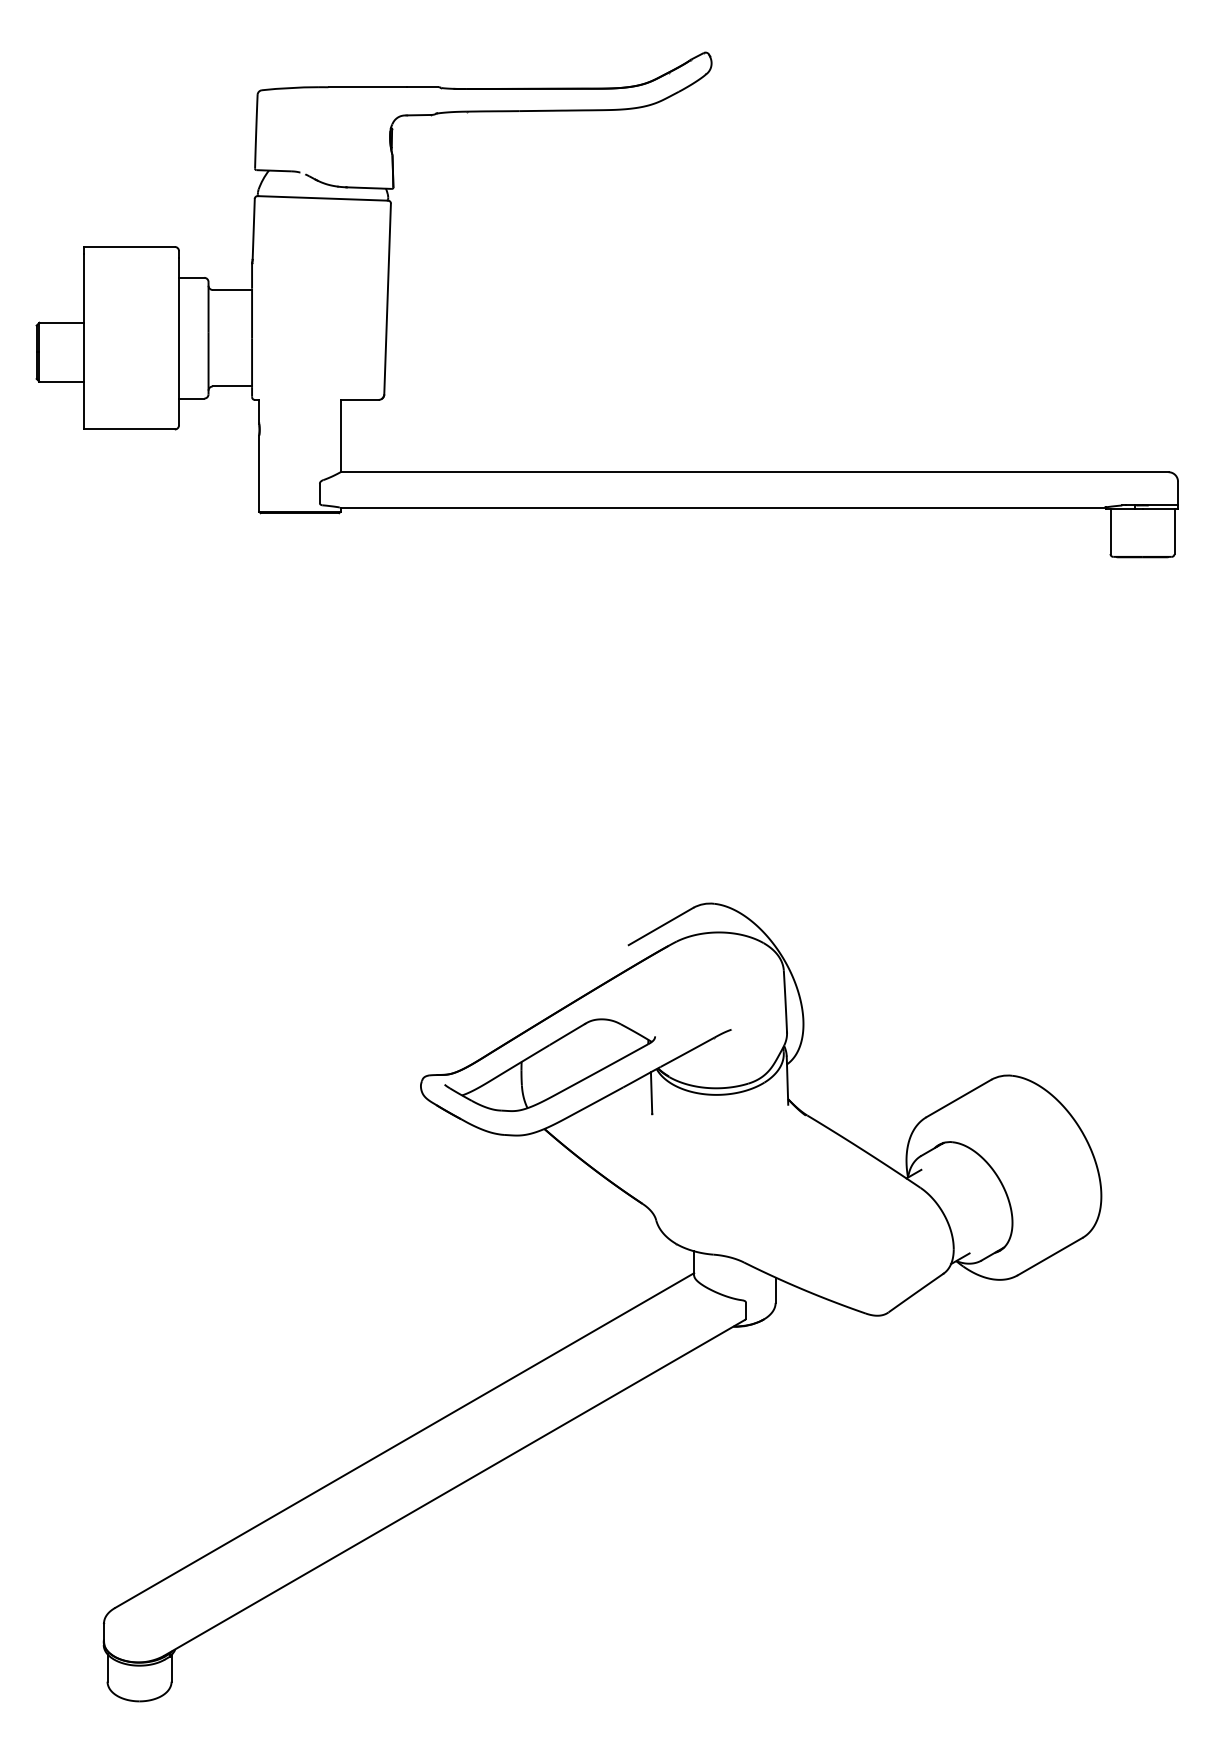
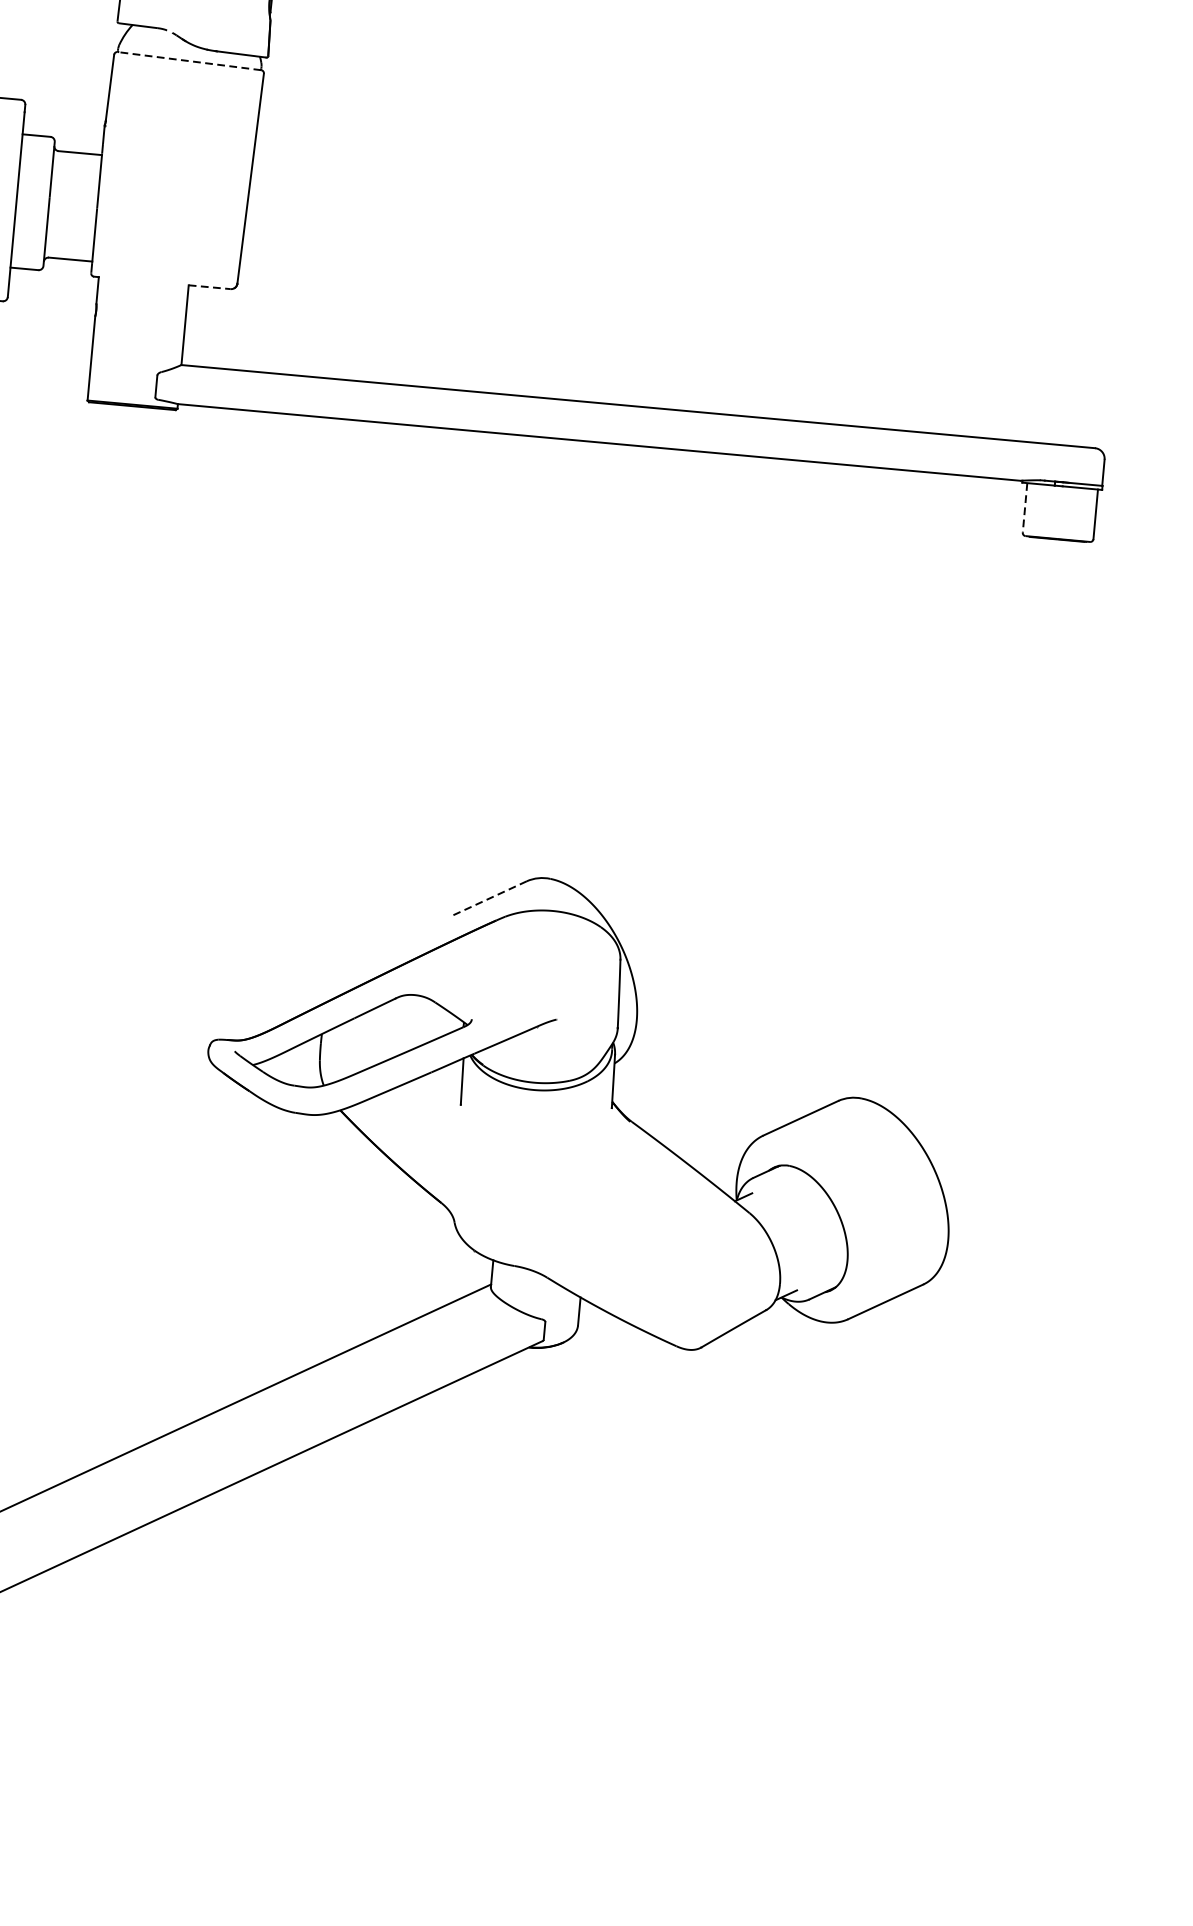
line: (322, 198) -> (188, 61), solid -> dashed
line: (360, 399) -> (210, 286), solid -> dashed
line: (1110, 532) -> (1024, 508), solid -> dashed
line: (660, 926) -> (488, 898), solid -> dashed

